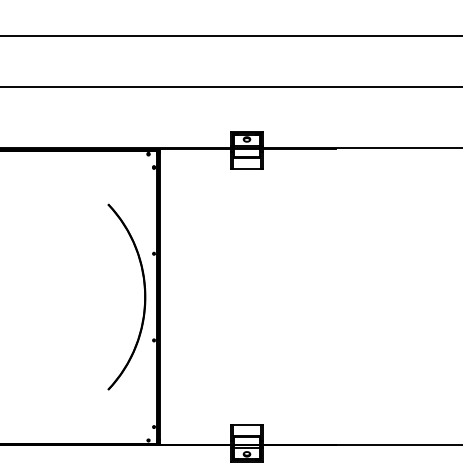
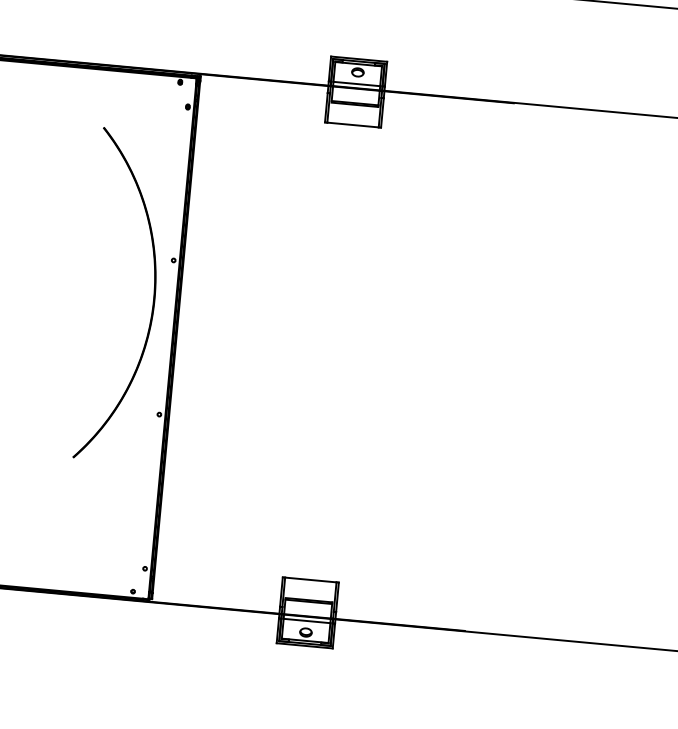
part: (144, 296) -> (153, 297), moved

